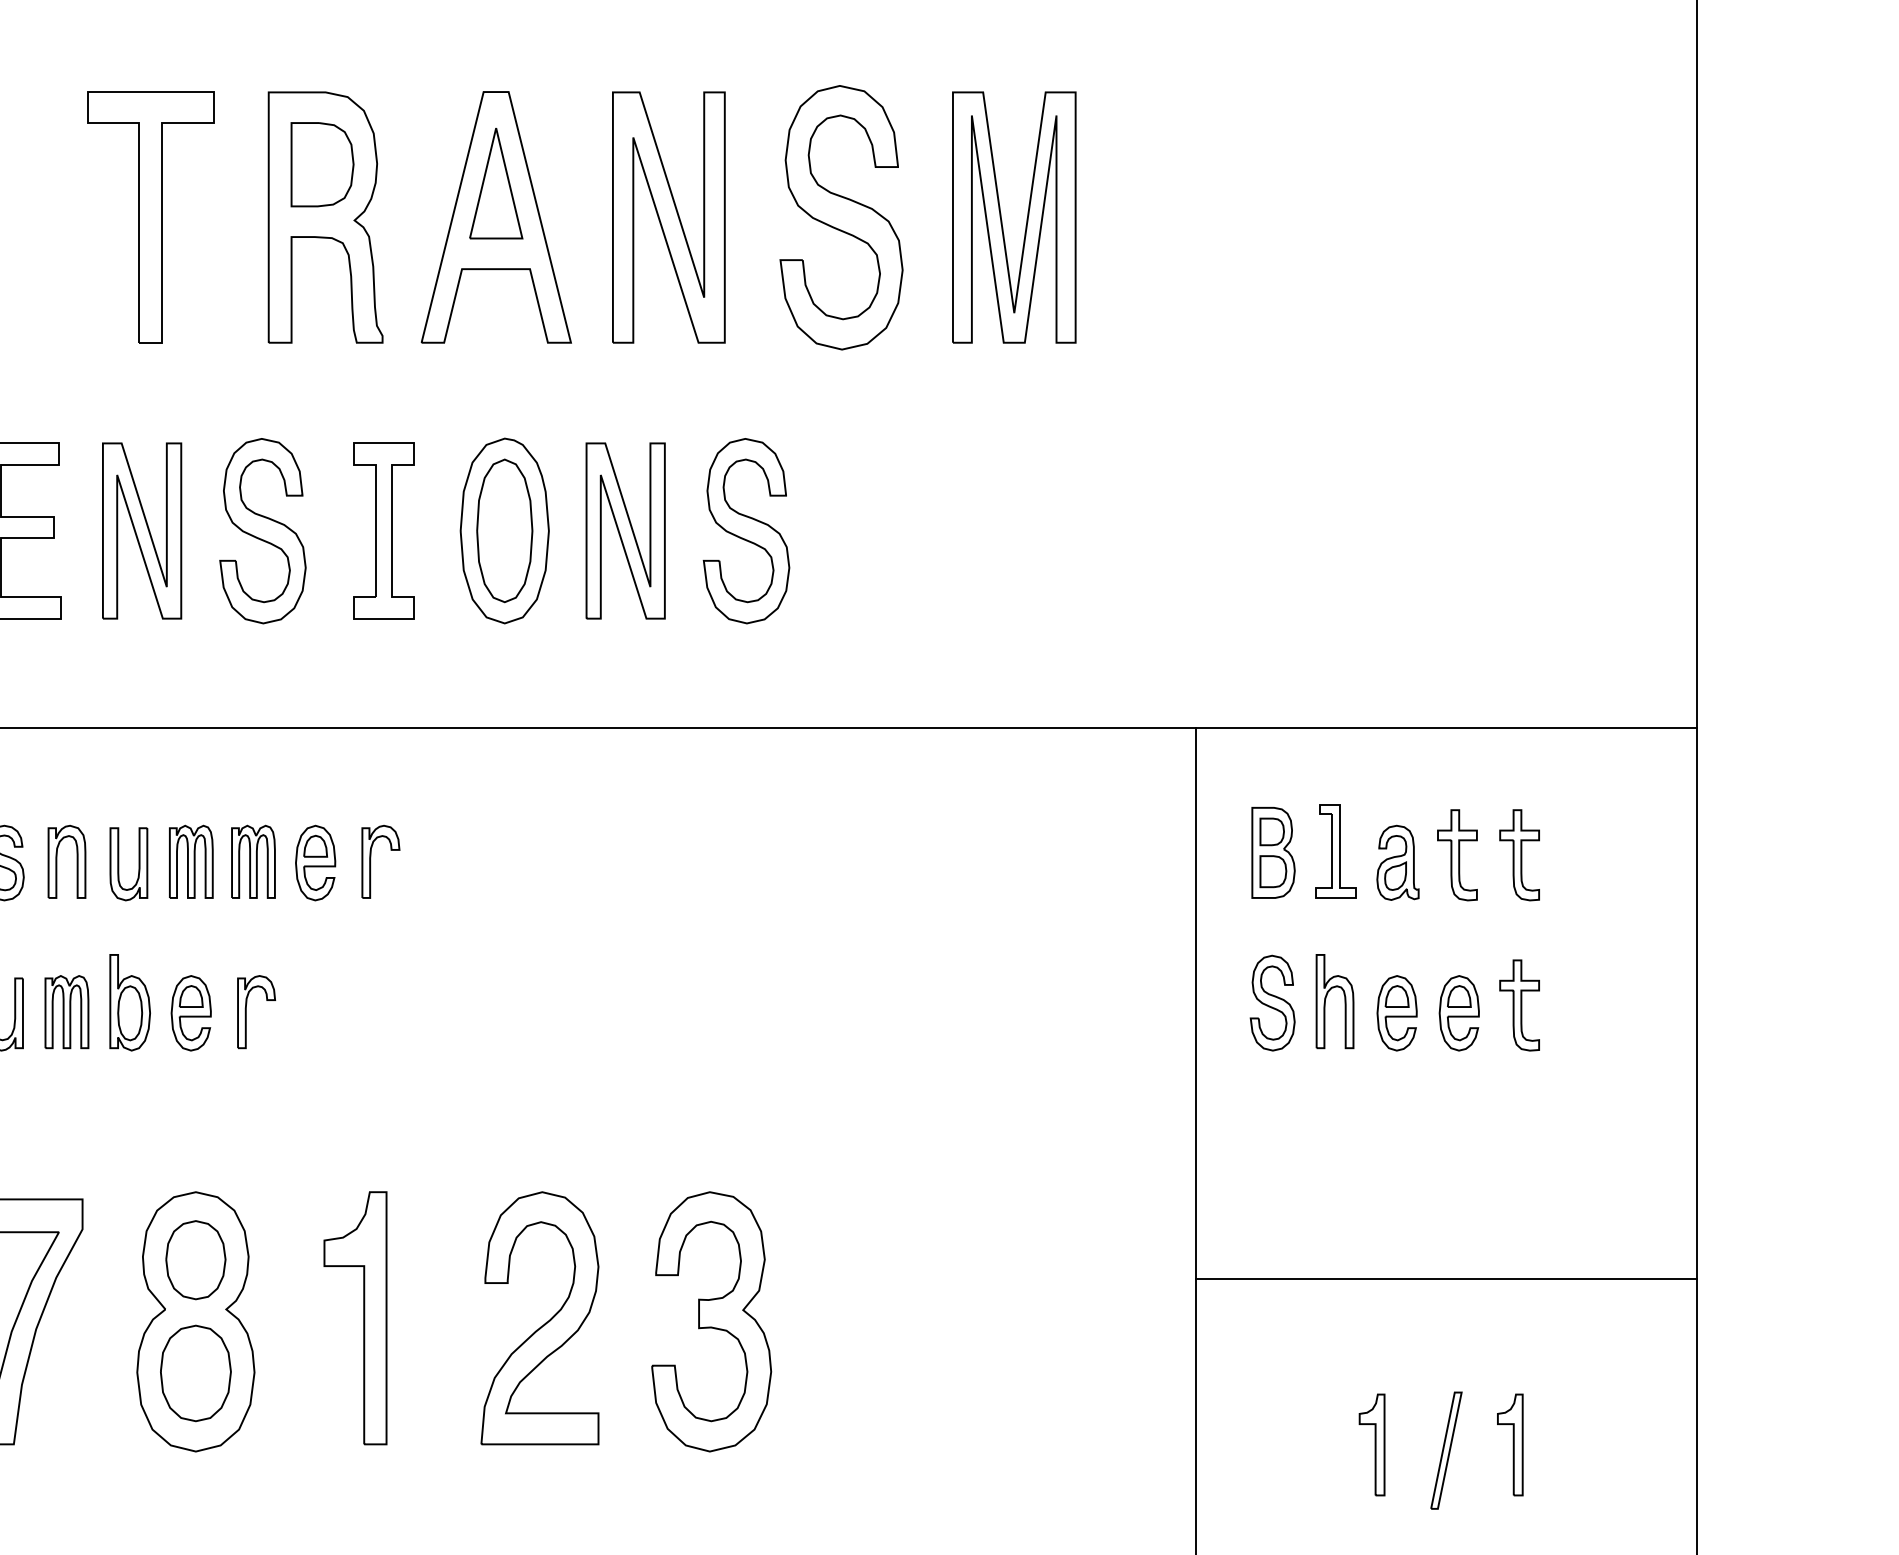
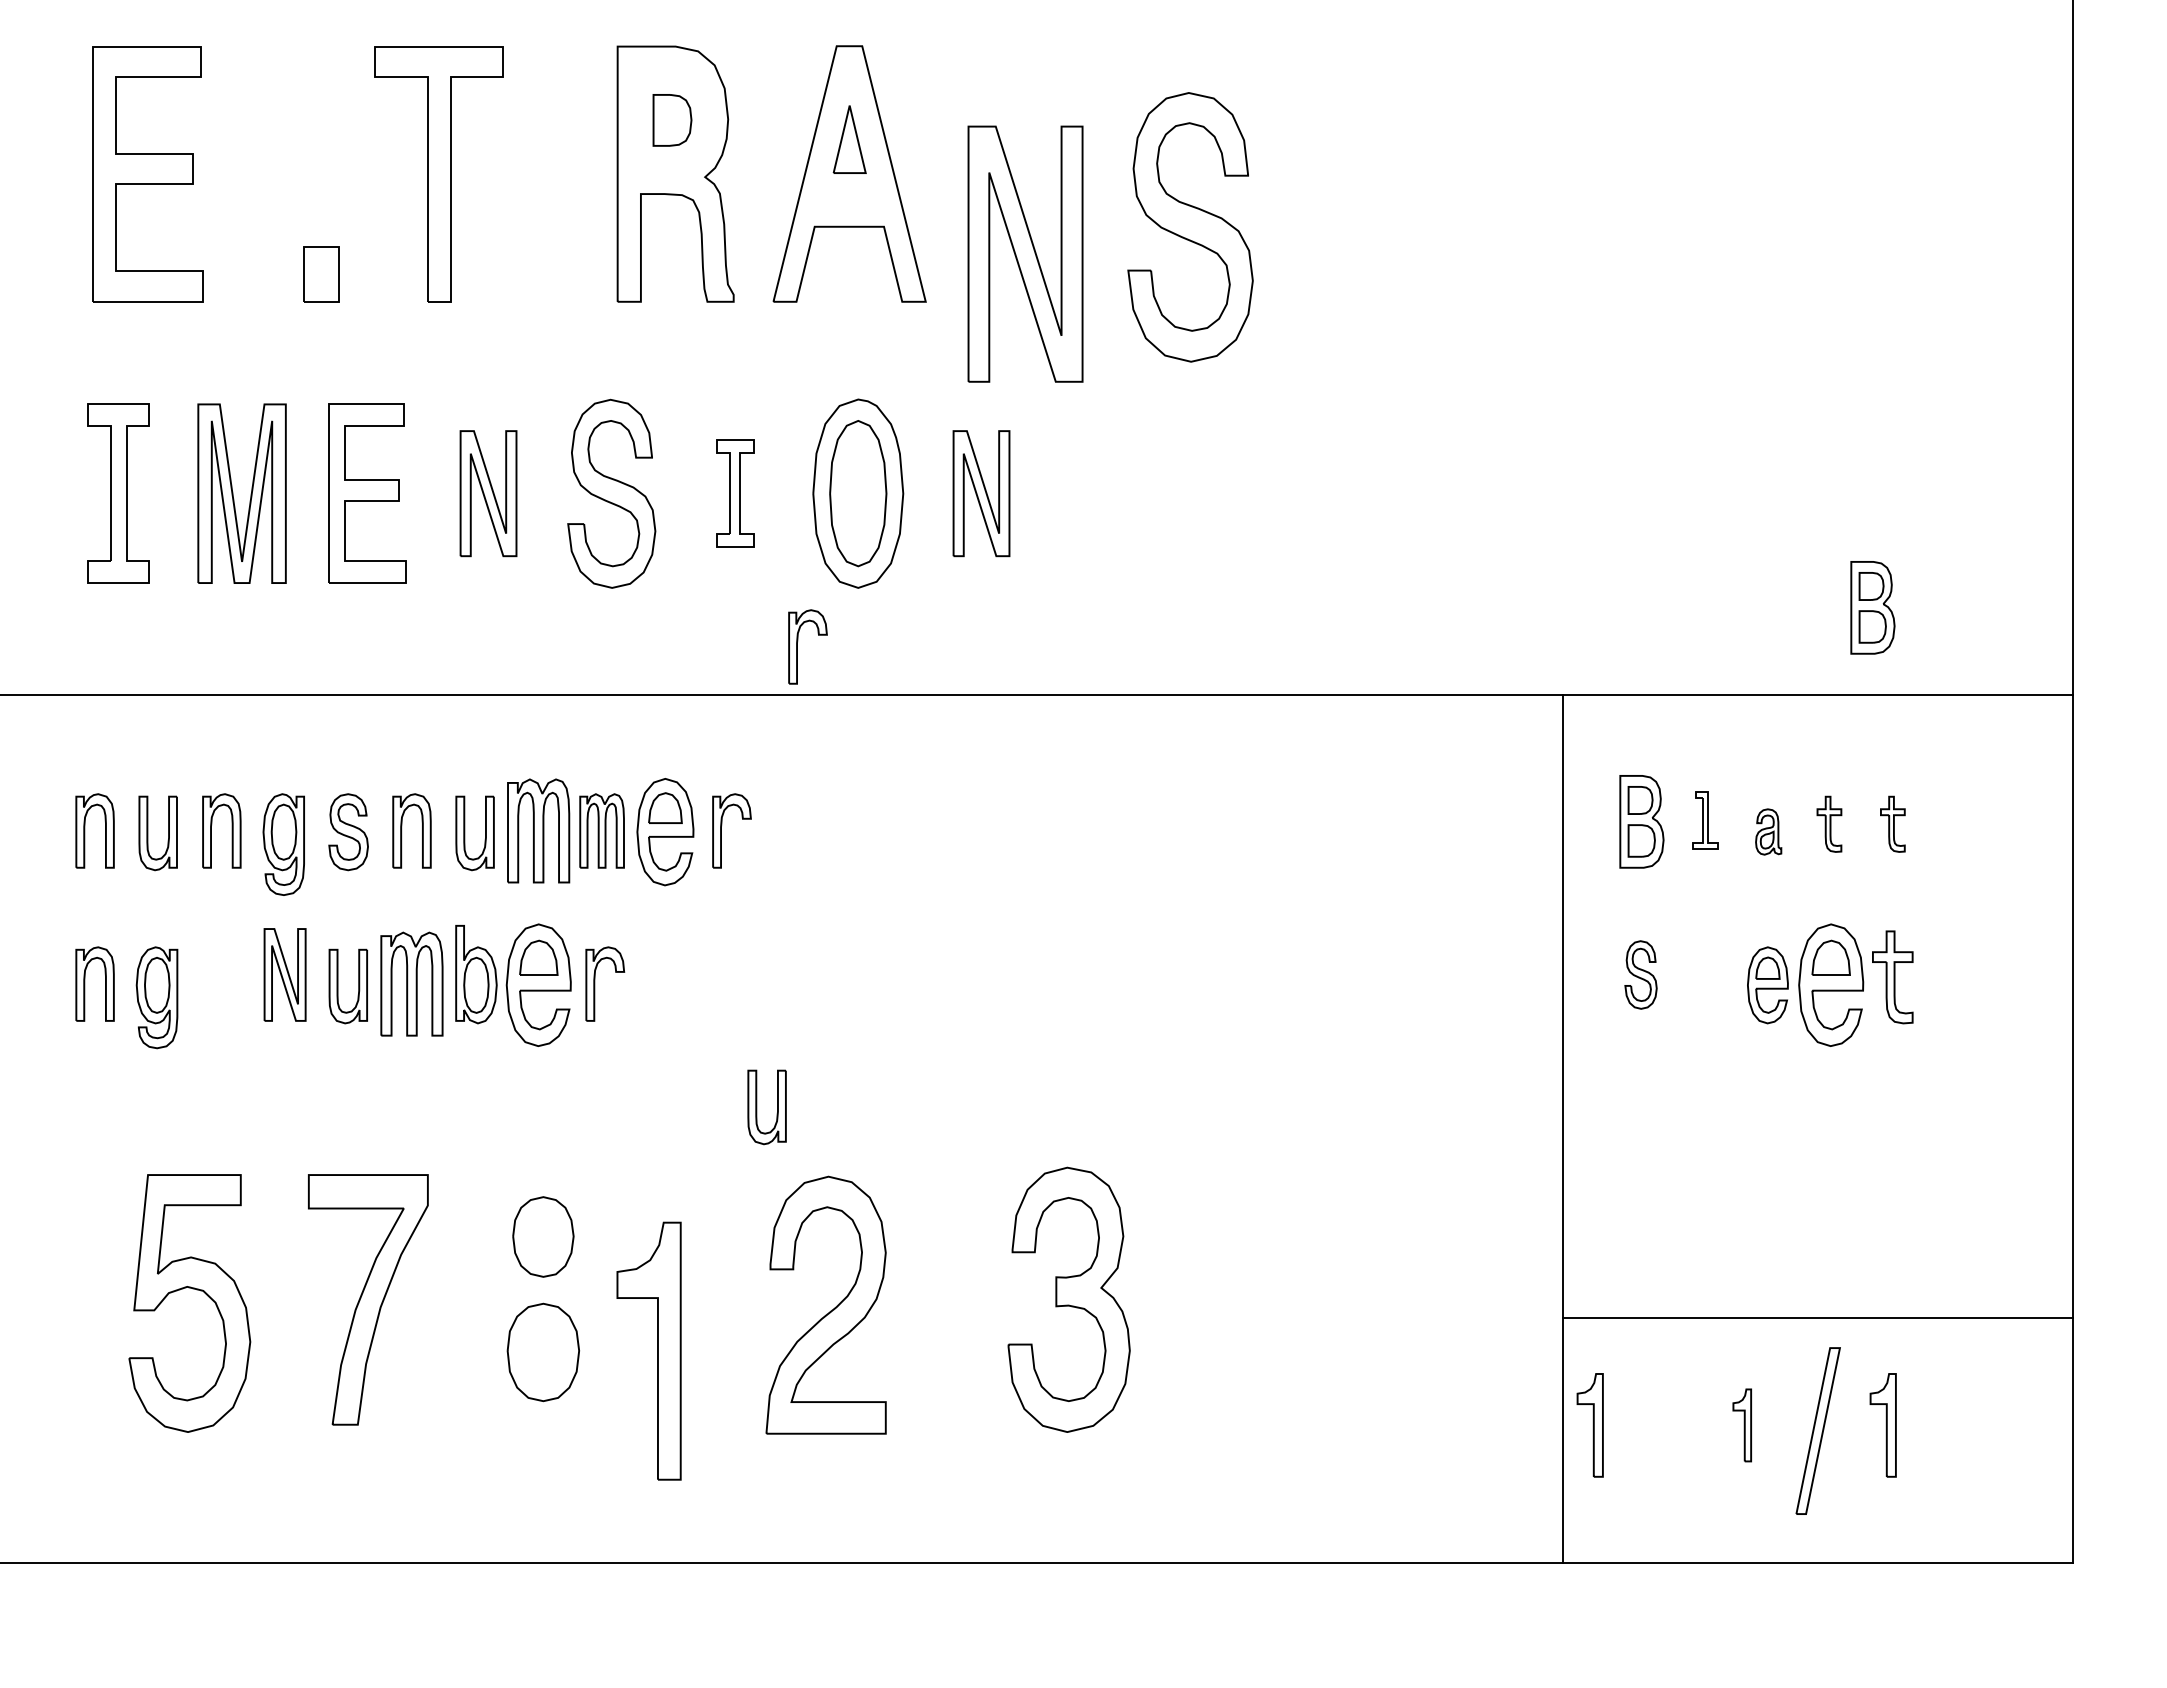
part: (322, 164) -> (672, 120), size x0.6
part: (496, 183) -> (849, 139), size x0.6
part: (668, 216) -> (1025, 253), moved
part: (149, 217) -> (438, 174), moved
part: (841, 217) -> (1190, 227), moved
part: (1002, 219) -> (1365, 176), removed
part: (142, 530) -> (488, 493), size x0.7
part: (384, 530) -> (735, 493), size x0.6
part: (625, 530) -> (981, 493), size x0.7
part: (746, 530) -> (1104, 493), removed
part: (1499, 642) -> (1872, 607), added
part: (445, 680) -> (797, 646), added
part: (1335, 851) -> (1705, 820), size x0.6
part: (1457, 855) -> (1829, 824), size x0.6
part: (1519, 855) -> (1892, 824), size x0.6
part: (191, 861) -> (538, 830), size x1.4
part: (1397, 862) -> (1768, 831), size x0.6
part: (315, 863) -> (665, 832), size x1.4
part: (1326, 1001) -> (1695, 973), removed
part: (1272, 1002) -> (1640, 974), size x0.7
part: (66, 1011) -> (411, 983), size x1.4
part: (191, 1013) -> (538, 985), size x1.6
part: (1459, 1013) -> (1831, 985), size x1.6
part: (405, 1133) -> (757, 1107), added
line: (1445, 1279) -> (1817, 1318), moved
part: (363, 1317) -> (657, 1350), moved
part: (195, 1321) -> (543, 1299), removed
part: (544, 1323) -> (830, 1310), moved
part: (1222, 1445) -> (1589, 1425), added
part: (1371, 1445) -> (1741, 1425), size x0.7
part: (1445, 1450) -> (1817, 1431), size x1.4

